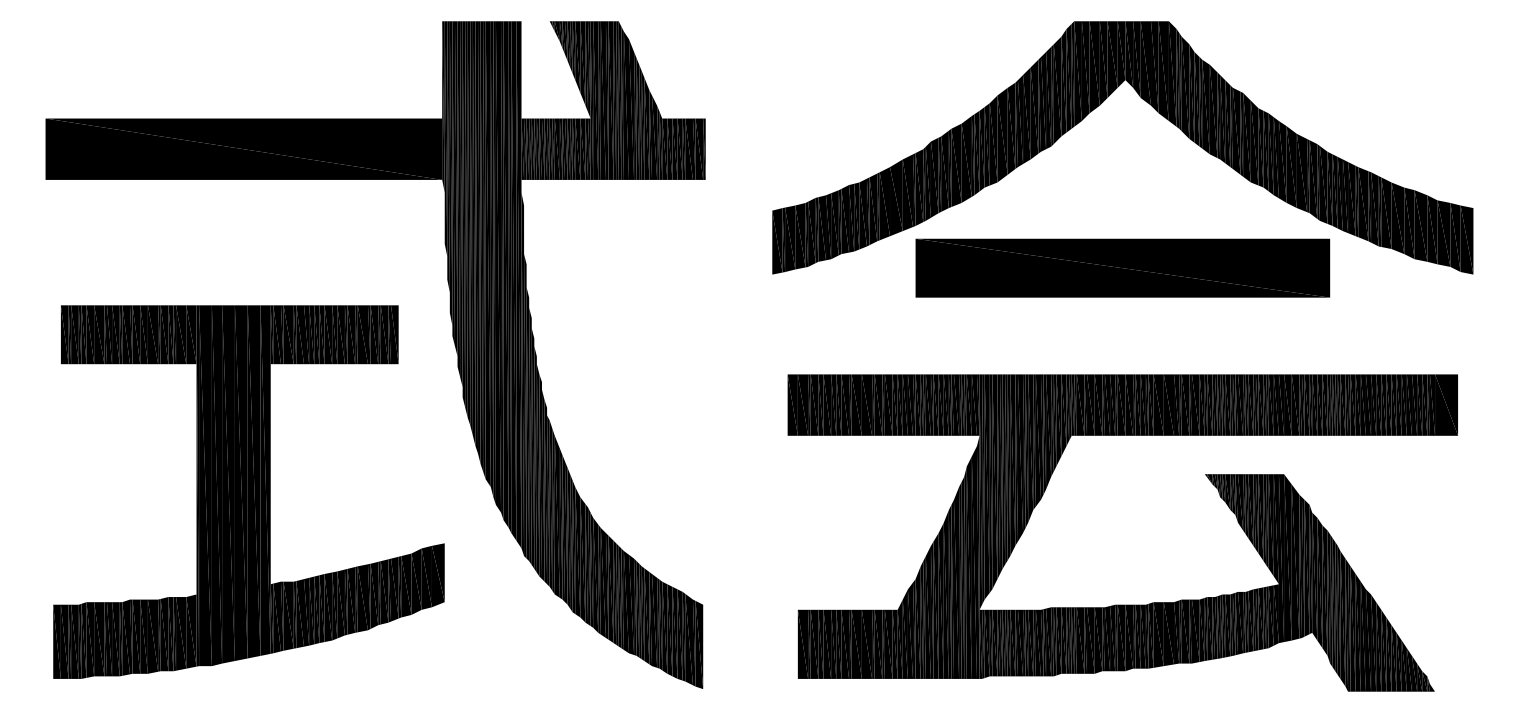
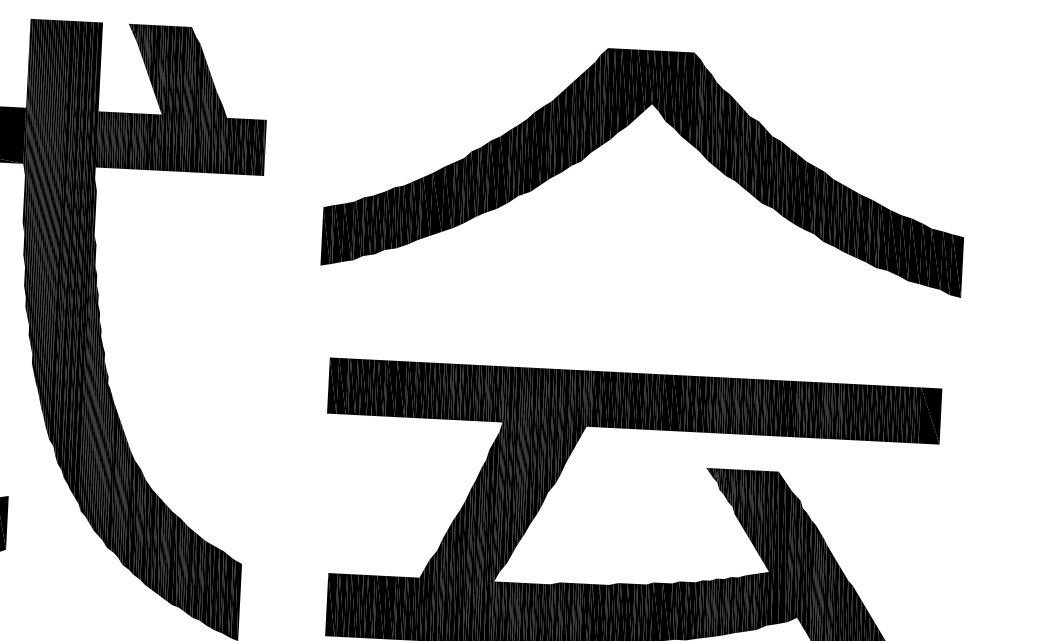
part: (1122, 267) -> (640, 275), removed

